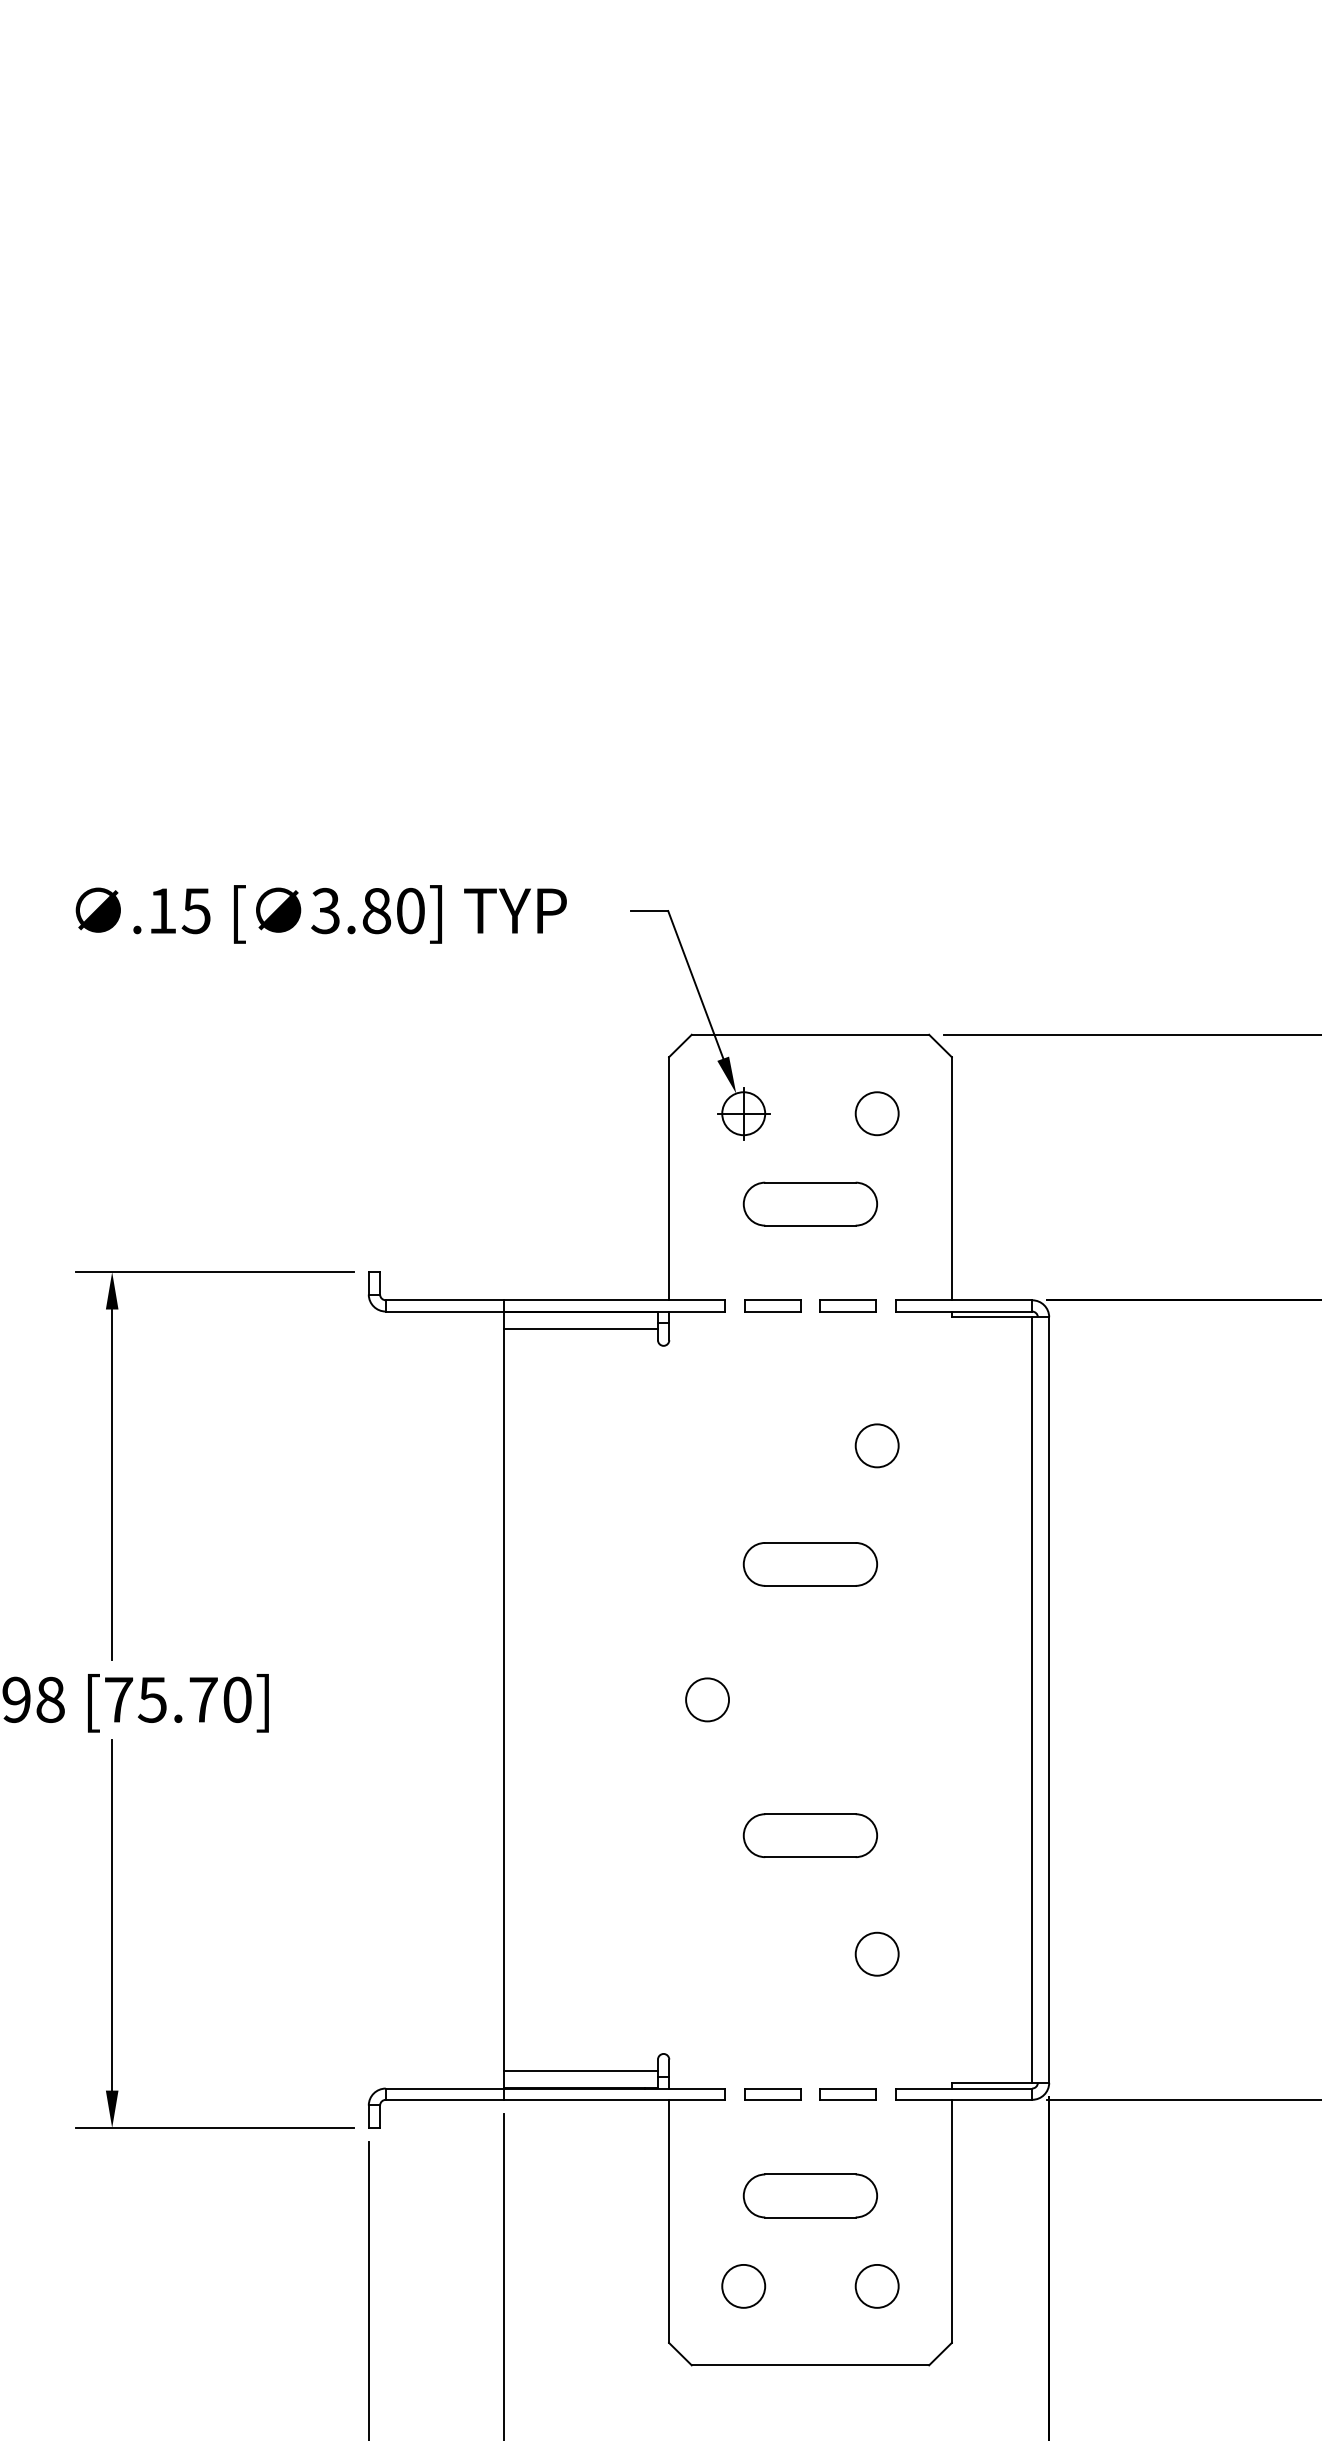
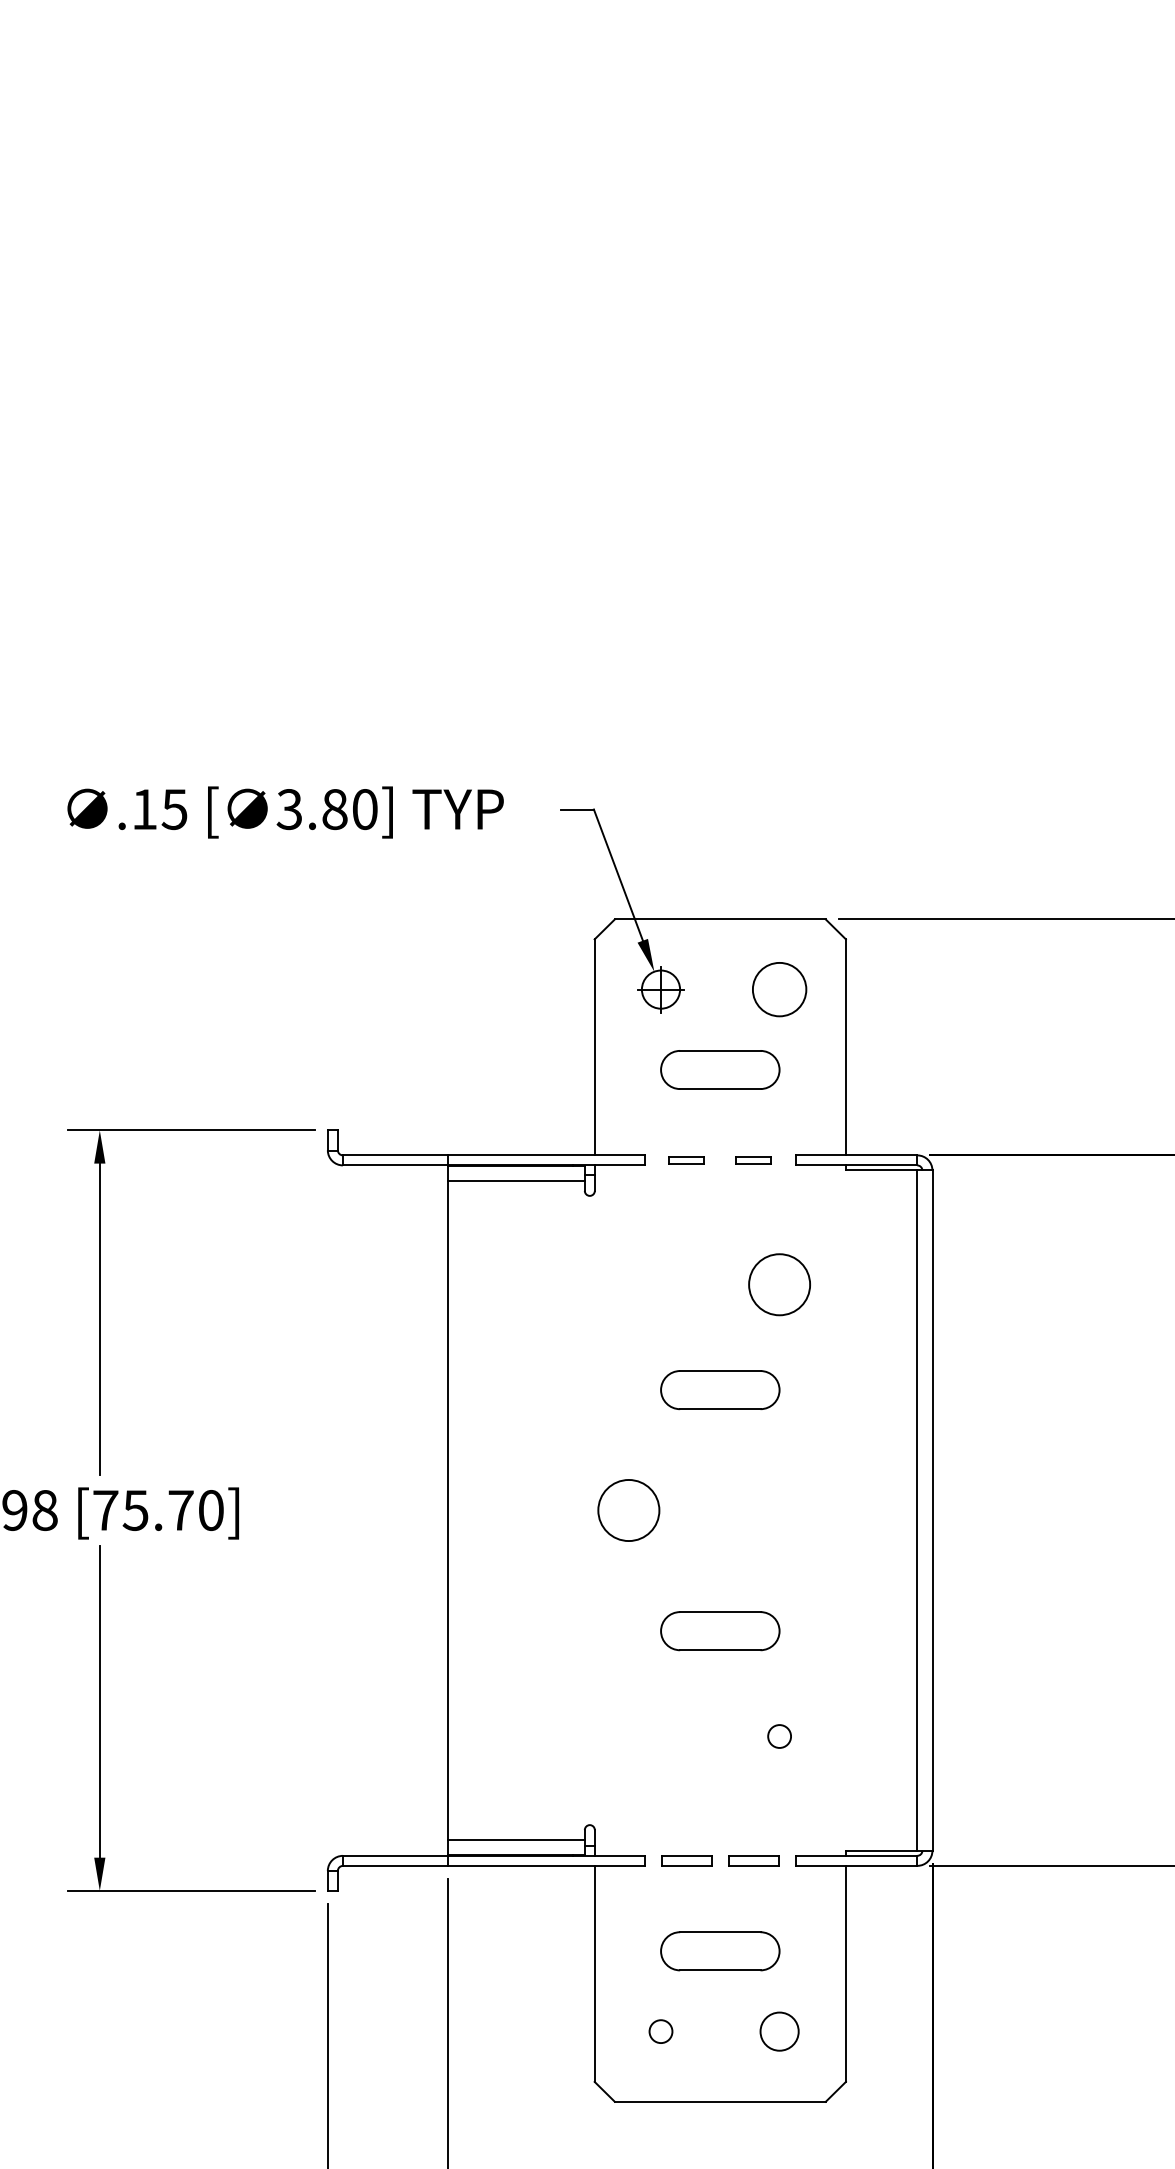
circle: (876, 1113) -> (778, 989), size x1.4
part: (772, 1305) -> (686, 1160), size x0.7
part: (847, 1305) -> (753, 1160), size x0.7
circle: (876, 1445) -> (778, 1284), size x1.6
circle: (707, 1699) -> (628, 1510), size x1.6
circle: (876, 1953) -> (778, 1735), size x0.6
circle: (743, 2285) -> (660, 2030), size x0.6

